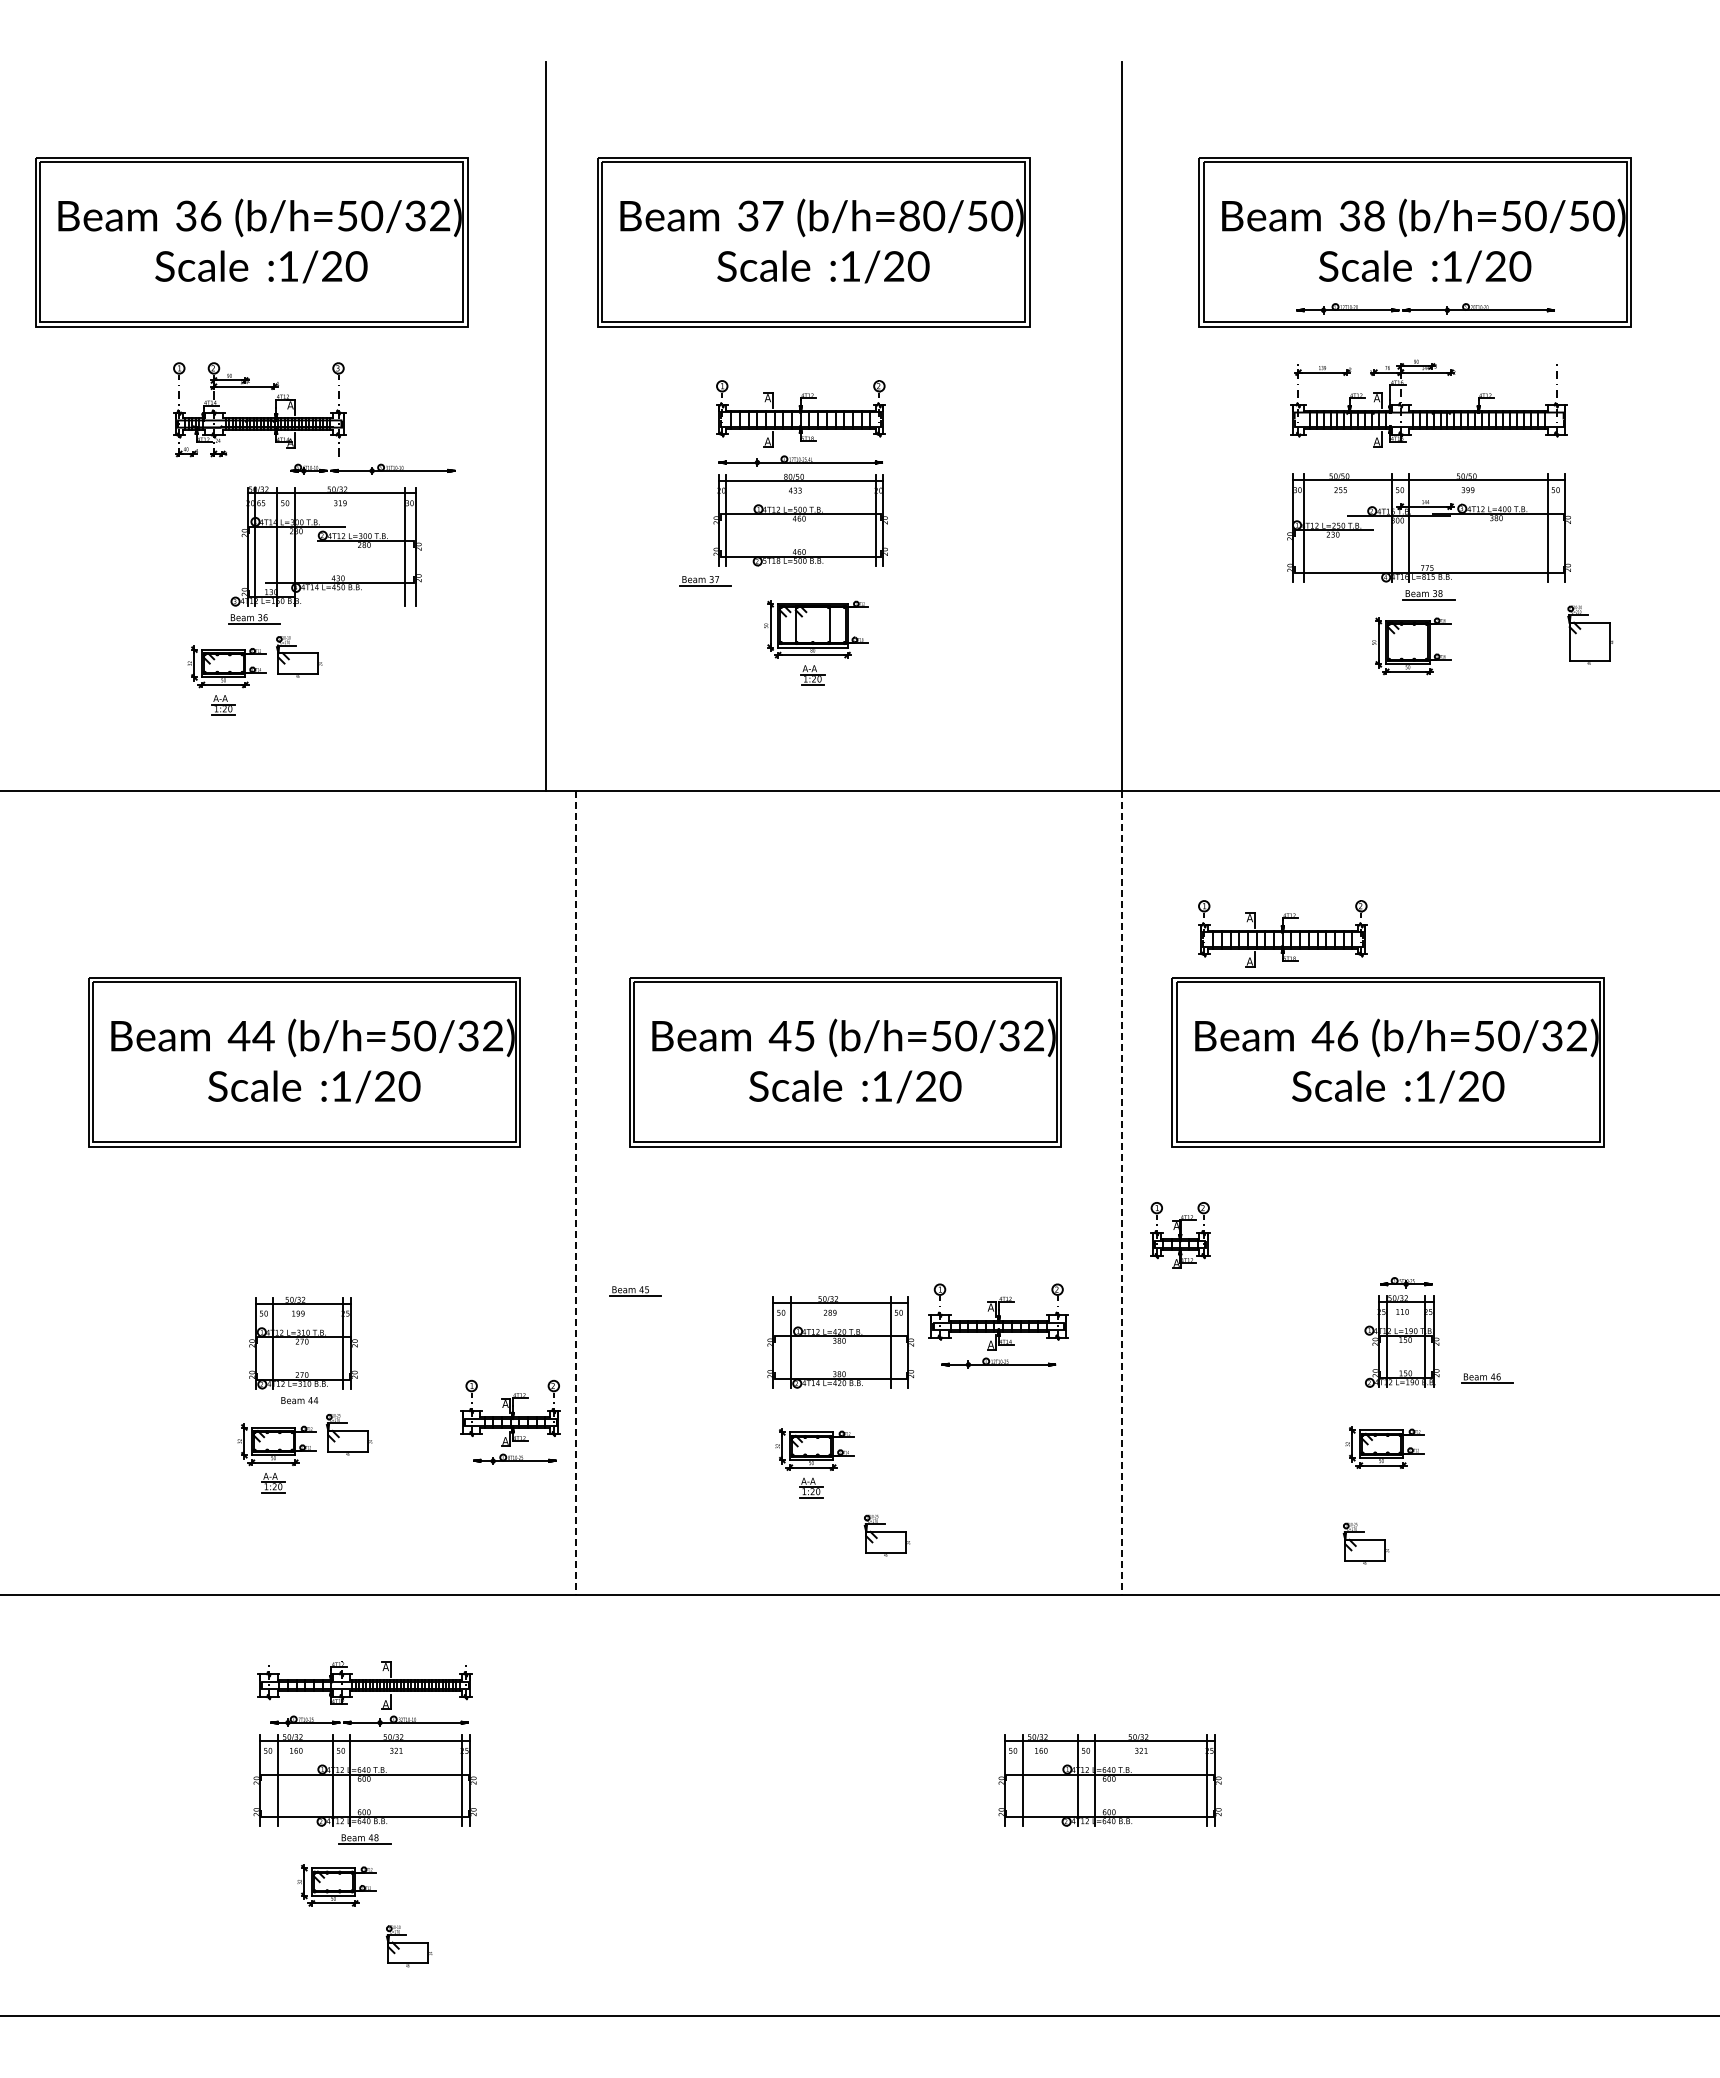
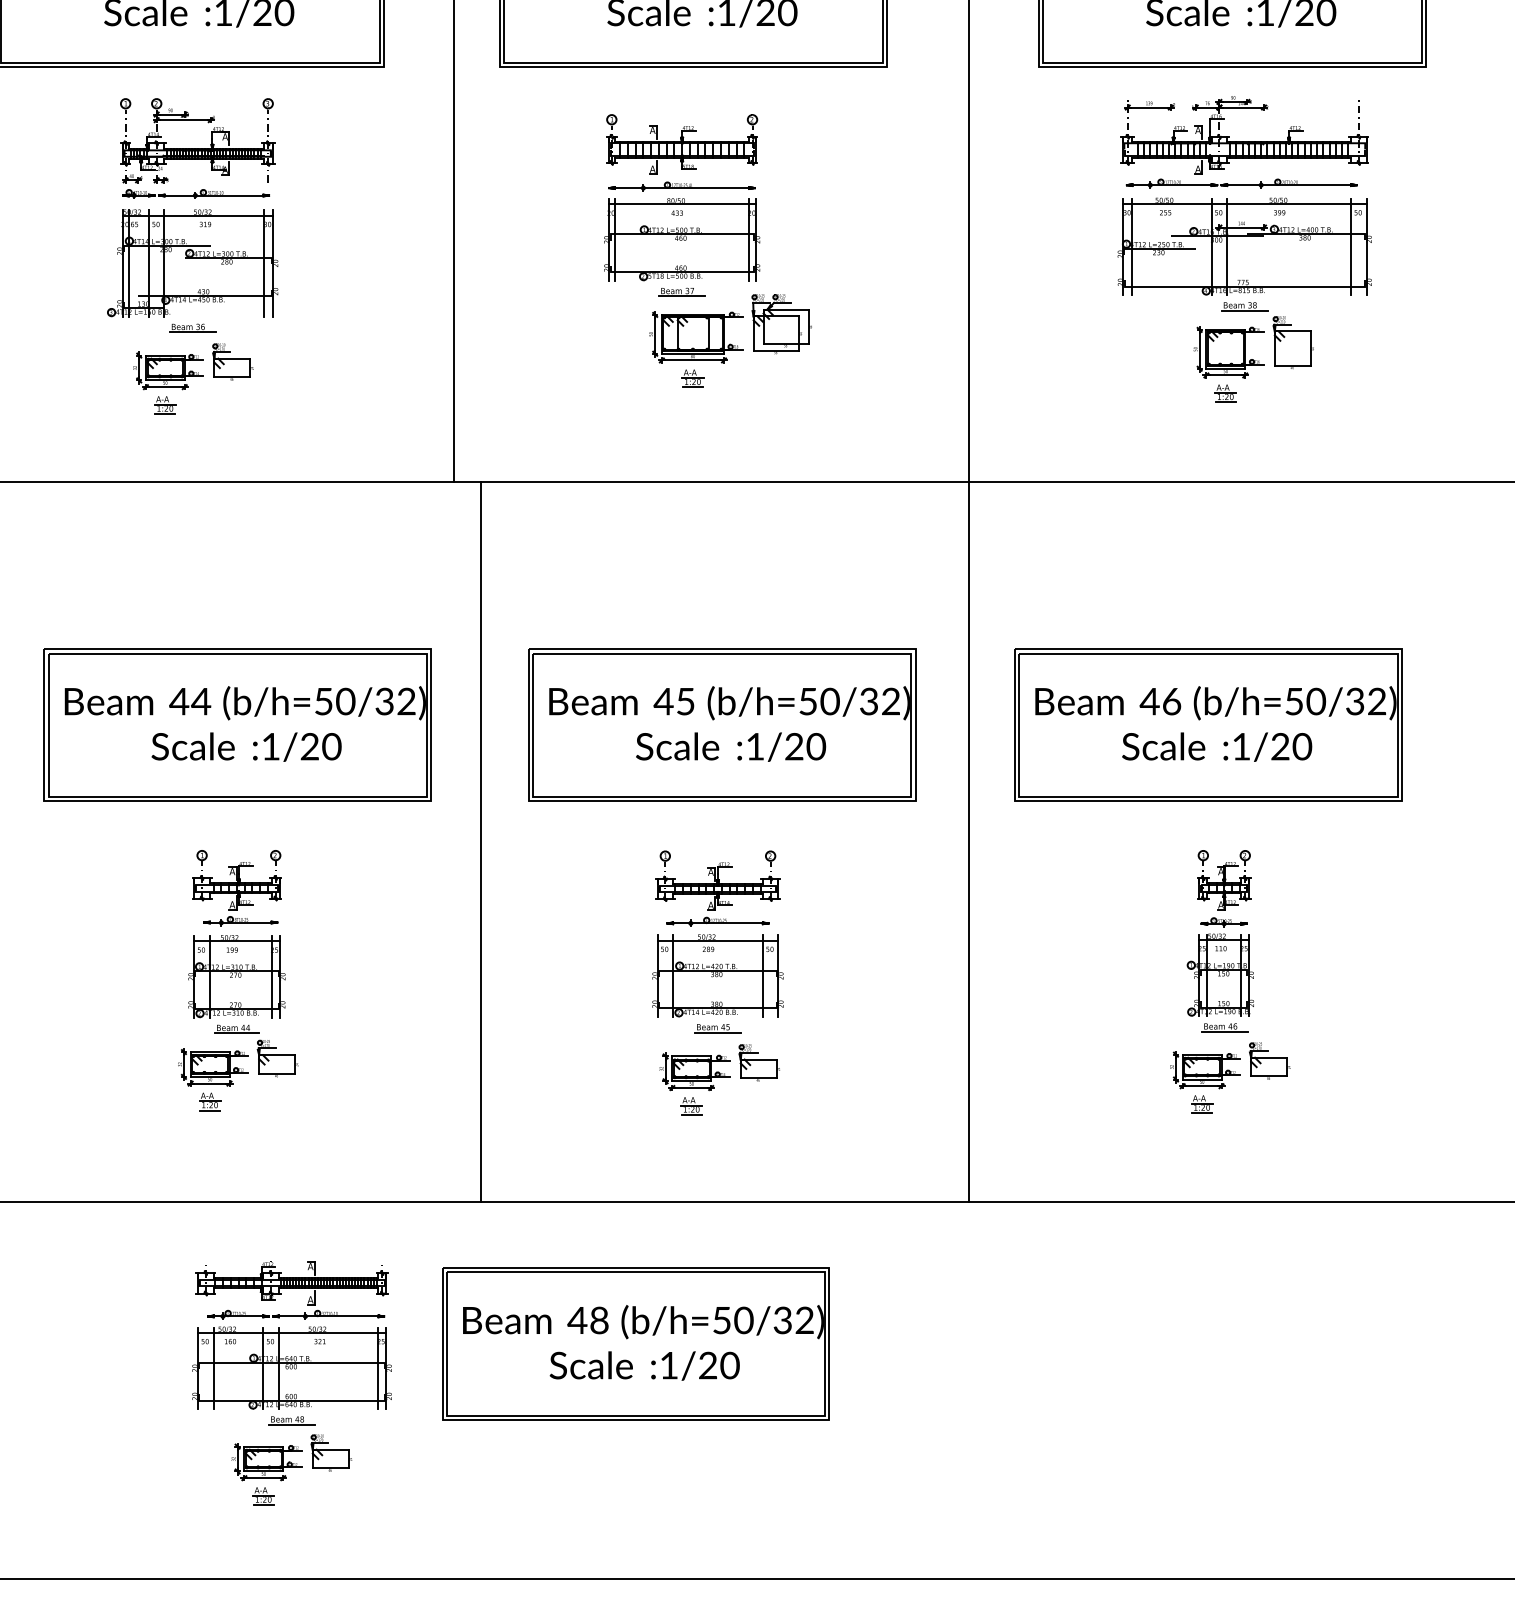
part: (1425, 308) -> (1241, 183), moved
part: (372, 468) -> (195, 193), moved
part: (325, 546) -> (192, 263), moved
part: (705, 581) -> (681, 292), moved
part: (911, 614) -> (781, 324), added
part: (1590, 634) -> (1293, 342), moved
part: (1407, 692) -> (1225, 393), added
part: (1282, 933) -> (1113, 609), removed
line: (575, 1193) -> (480, 842), dashed -> solid
line: (1121, 1193) -> (969, 842), dashed -> solid
part: (1180, 1235) -> (1224, 880), moved
part: (635, 1291) -> (717, 1028), moved
part: (998, 1325) -> (717, 888), moved
part: (1487, 1378) -> (1225, 1027), moved
line: (303, 1406) -> (236, 1033), added
part: (510, 1421) -> (236, 887), moved
part: (1381, 1485) -> (1202, 1103), added
part: (886, 1535) -> (758, 1062), moved
part: (1365, 1543) -> (1269, 1061), moved
part: (748, 1753) -> (635, 1343), added
part: (1109, 1780) -> (958, 1368), removed
part: (333, 1923) -> (263, 1496), added
part: (408, 1946) -> (330, 1453), moved

